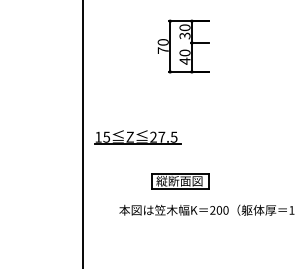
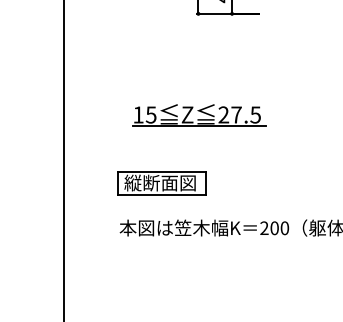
part: (137, 137) -> (198, 115), moved
part: (180, 181) -> (161, 183), moved

